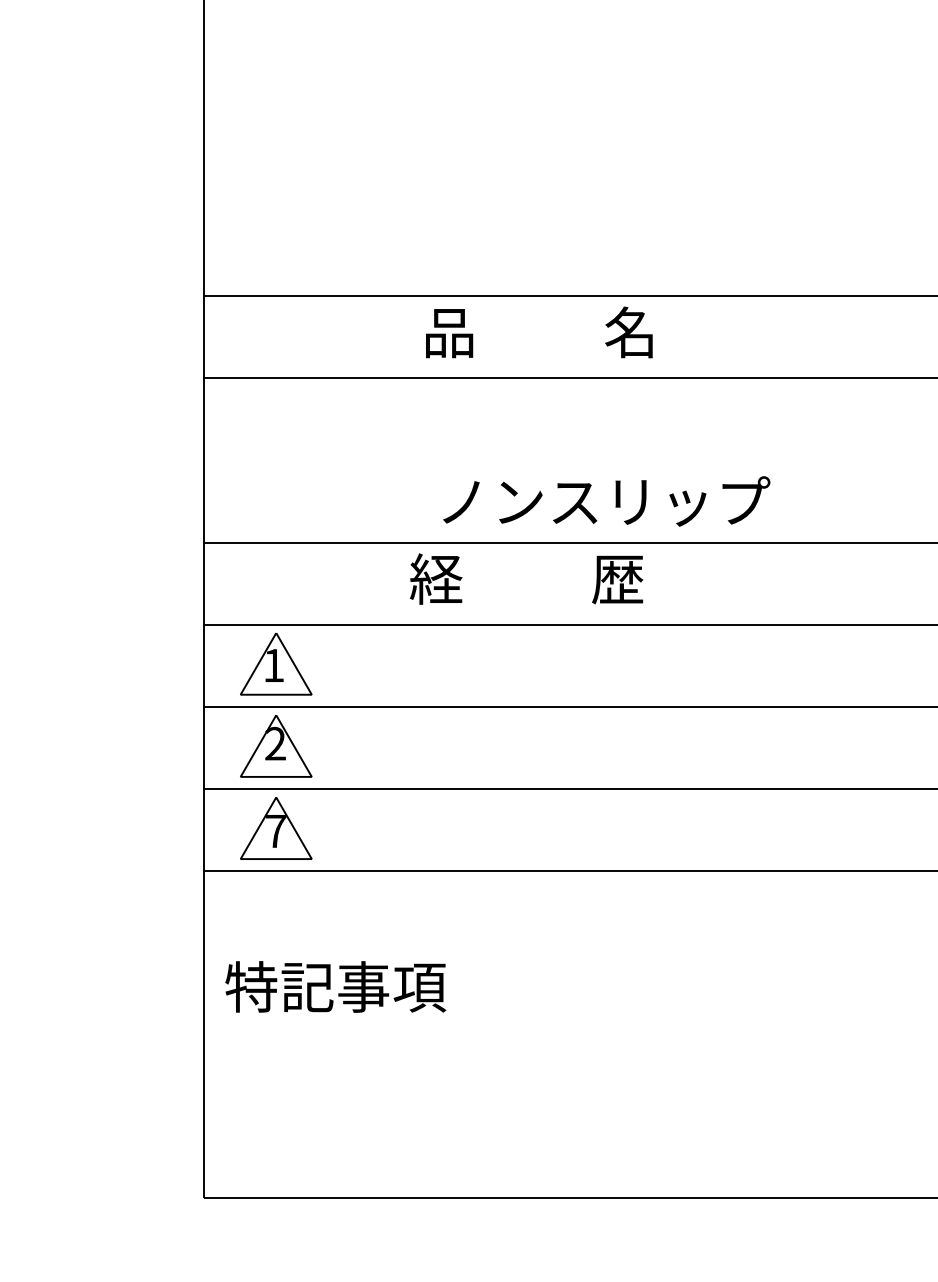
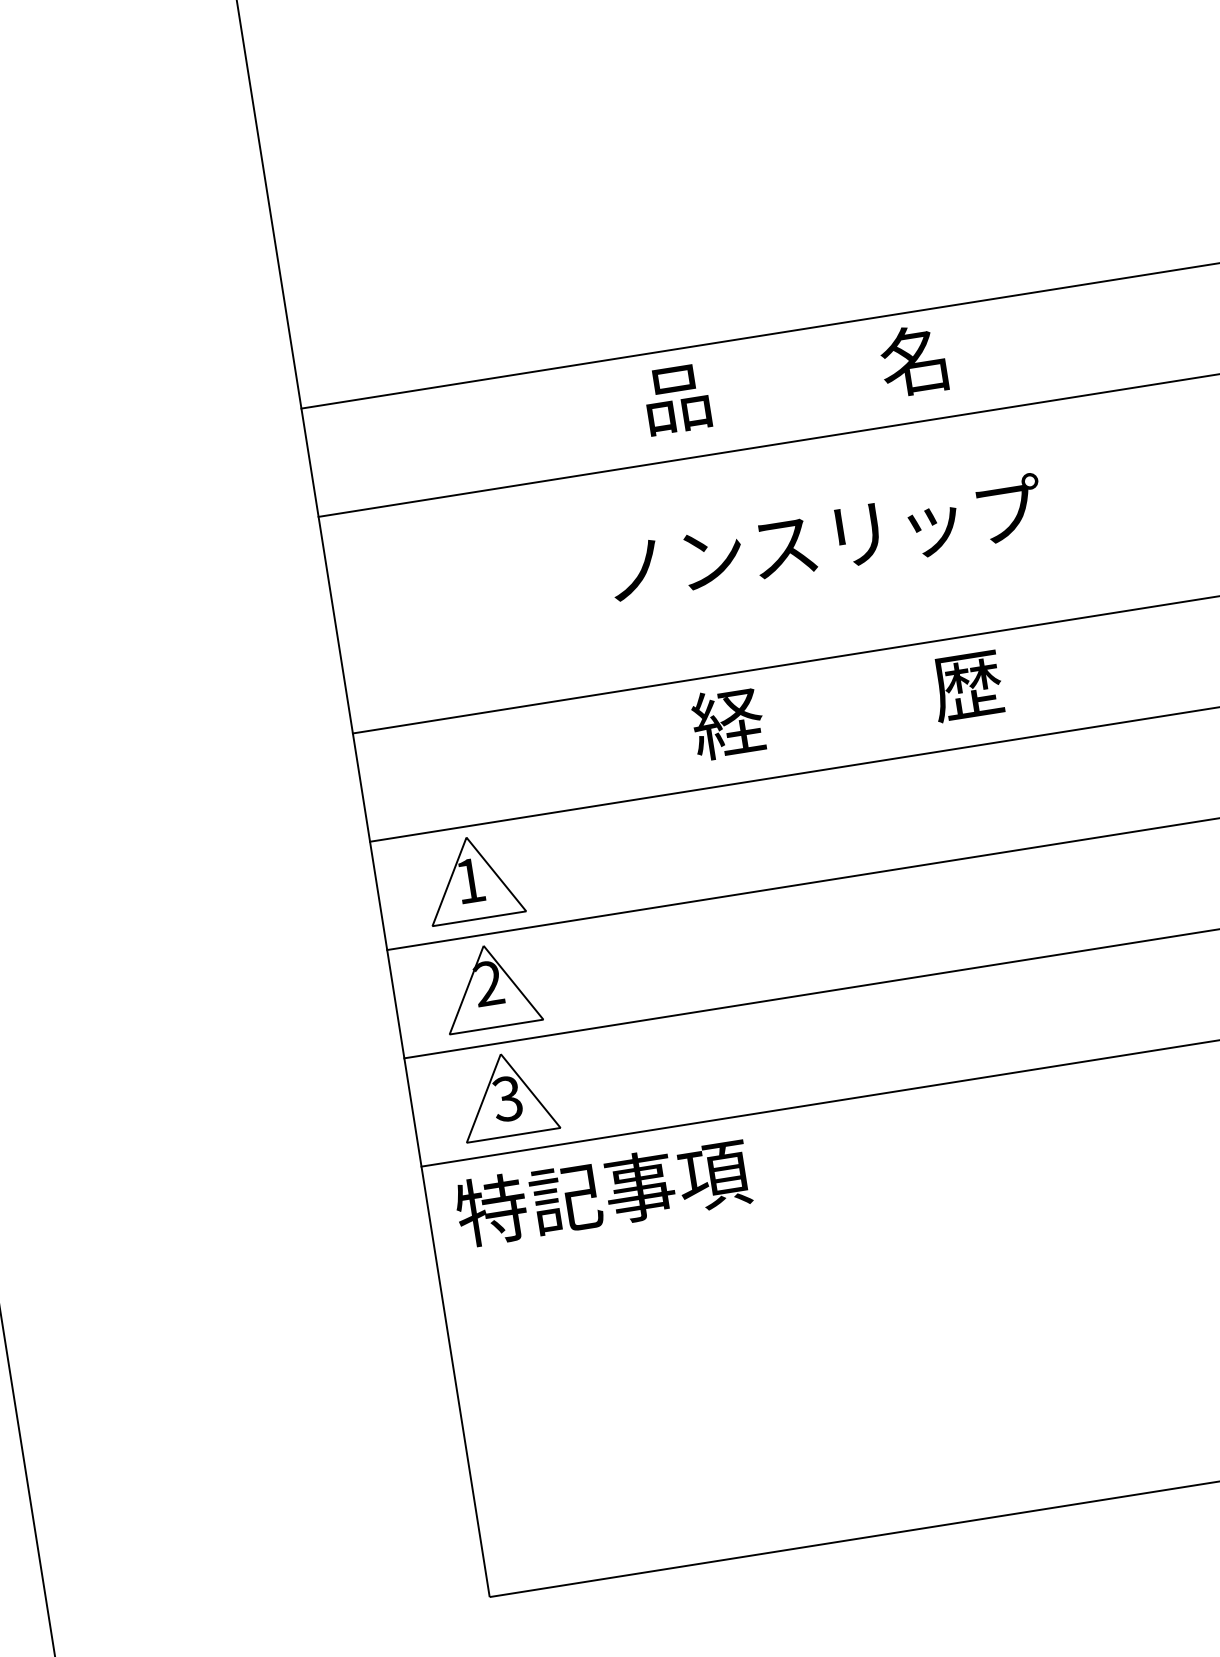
text: (539, 332) -> (795, 379), moved
text: (606, 501) -> (826, 539), moved
text: (526, 578) -> (846, 703), moved
text: (275, 831) -> (506, 1099), 7 -> 3
text: (335, 986) -> (602, 1192), moved

